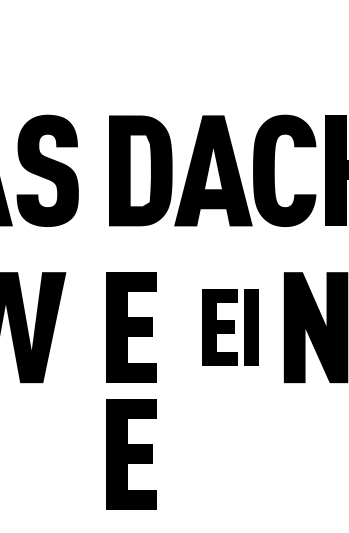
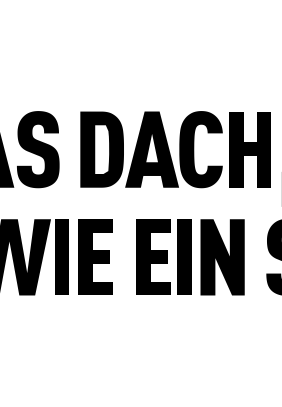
part: (230, 326) -> (163, 256), size x1.43
fill: (81, 327) -> (61, 257), added
part: (131, 453) -> (95, 343), removed

